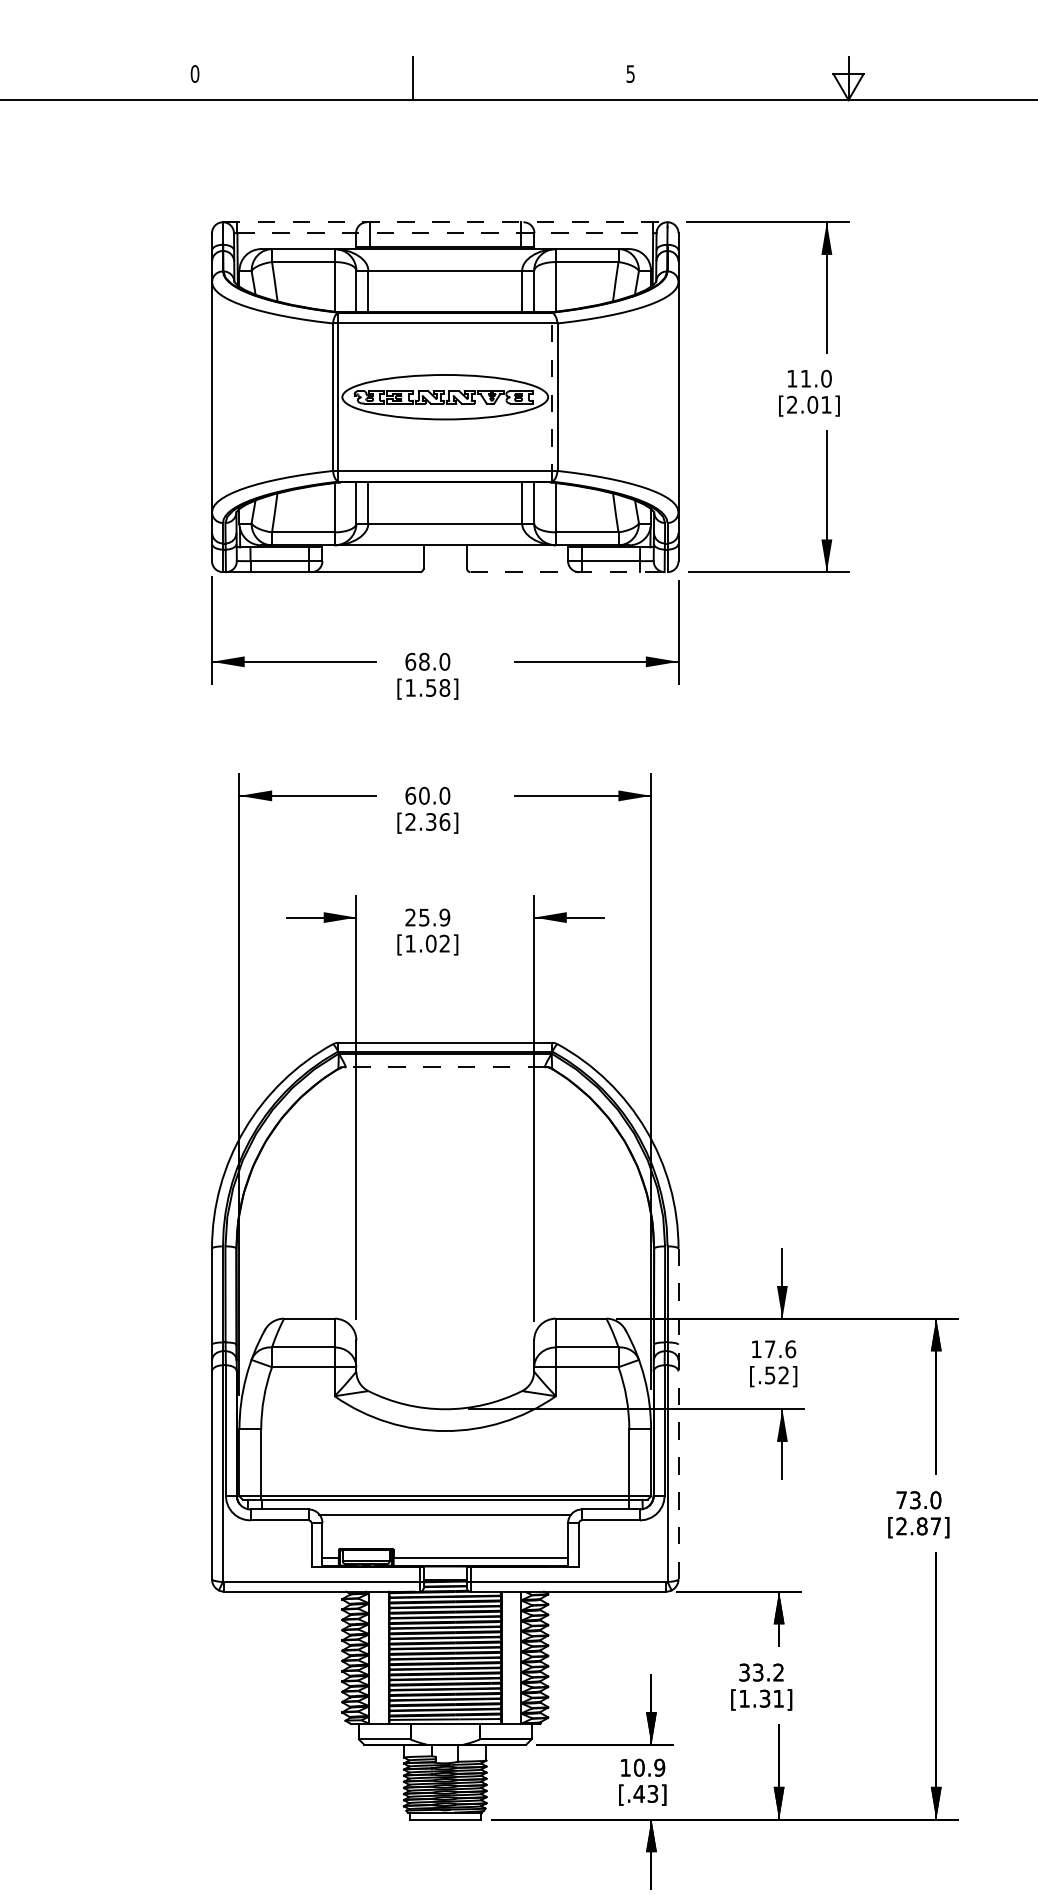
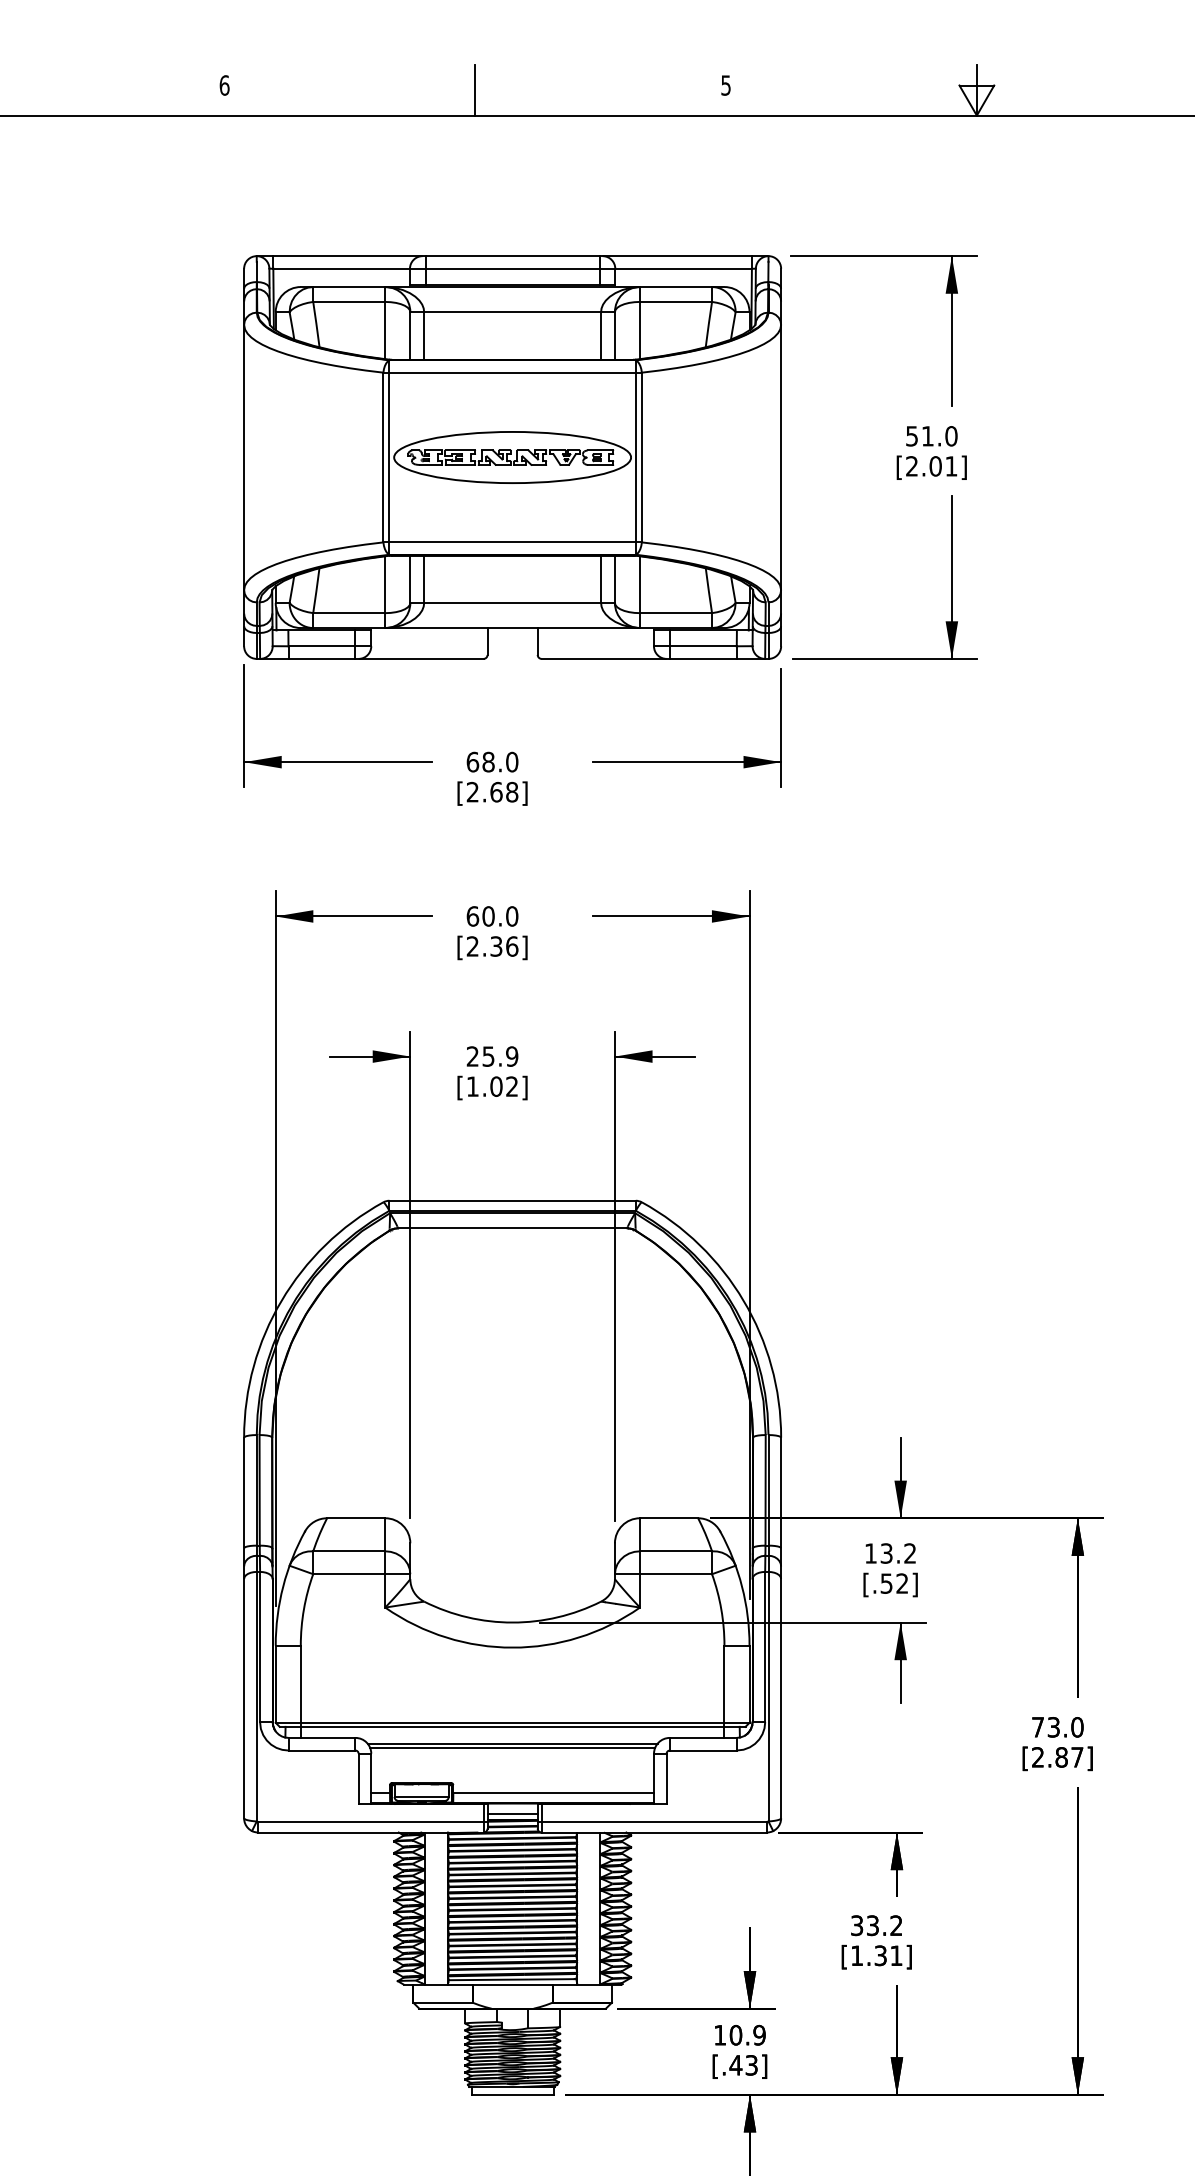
text: (194, 74) -> (224, 85), 0 -> 6
line: (445, 222) -> (512, 256), dashed -> solid
line: (446, 232) -> (513, 268), dashed -> solid
text: (791, 378) -> (911, 436), 11.0 -> 51.0
line: (552, 397) -> (635, 457), dashed -> solid
line: (569, 571) -> (655, 658), dashed -> solid
text: (420, 687) -> (484, 791), [1.58] -> [2.68]
line: (445, 1066) -> (512, 1228), dashed -> solid
text: (780, 1349) -> (898, 1553), 17.6 -> 13.2
line: (678, 1413) -> (781, 1627), dashed -> solid
line: (445, 1517) -> (512, 1747), added
line: (445, 1575) -> (512, 1813), added

